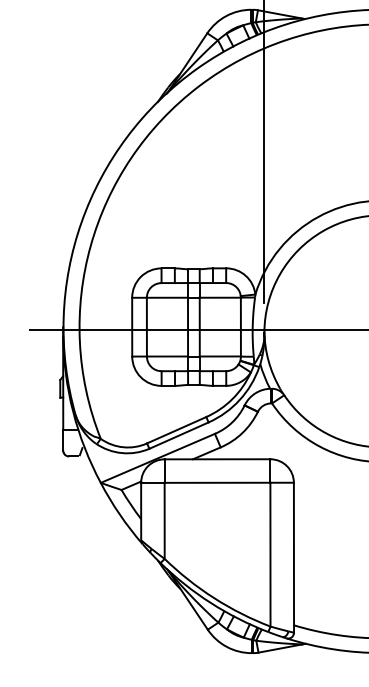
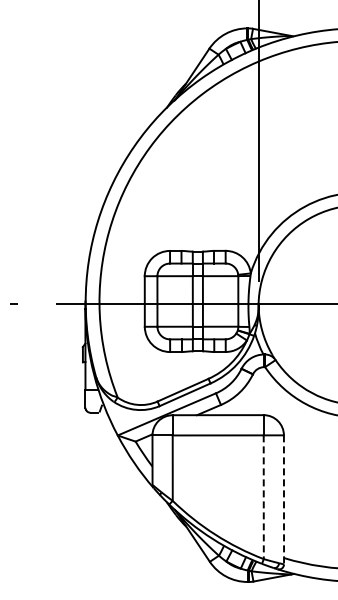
line: (270, 554) -> (263, 497), solid -> dashed
line: (293, 557) -> (283, 499), solid -> dashed

